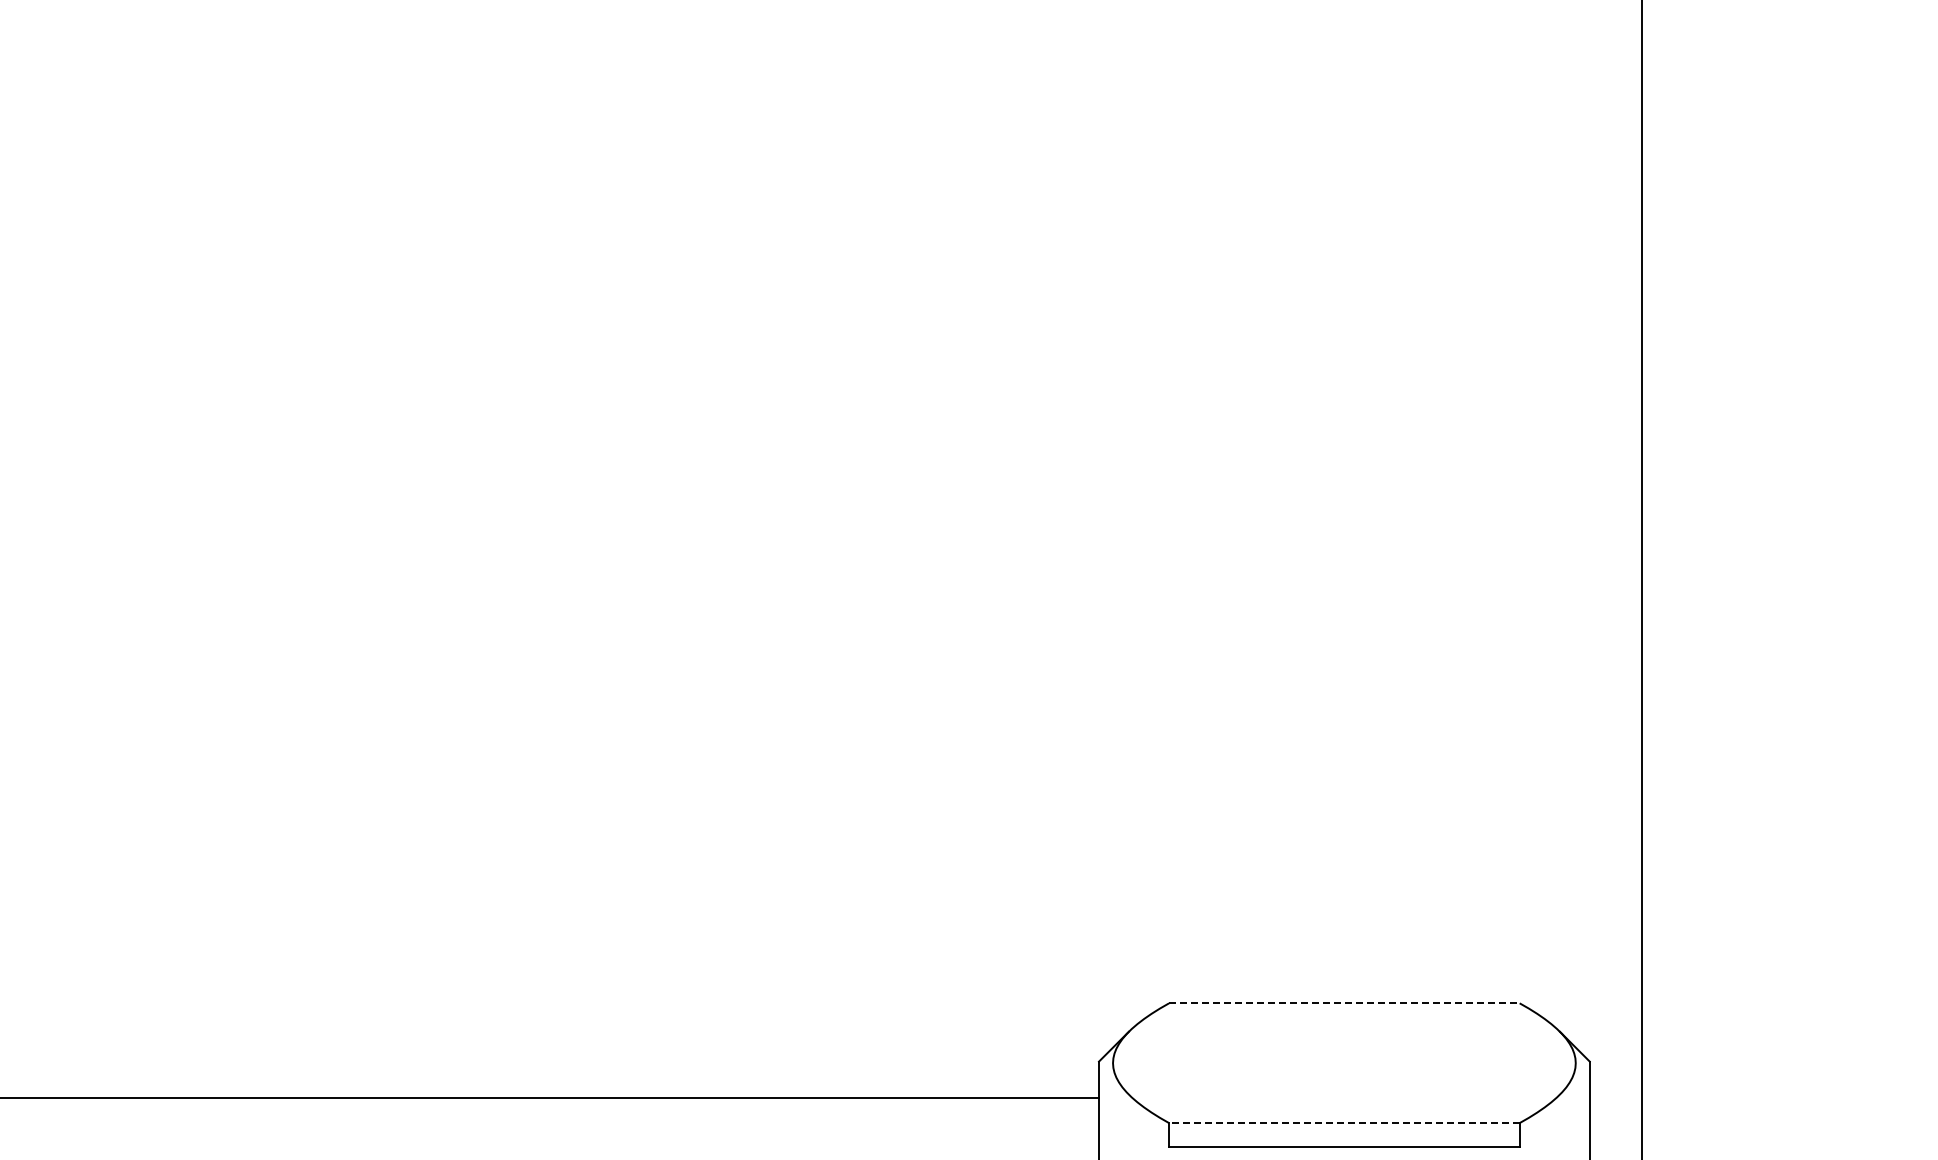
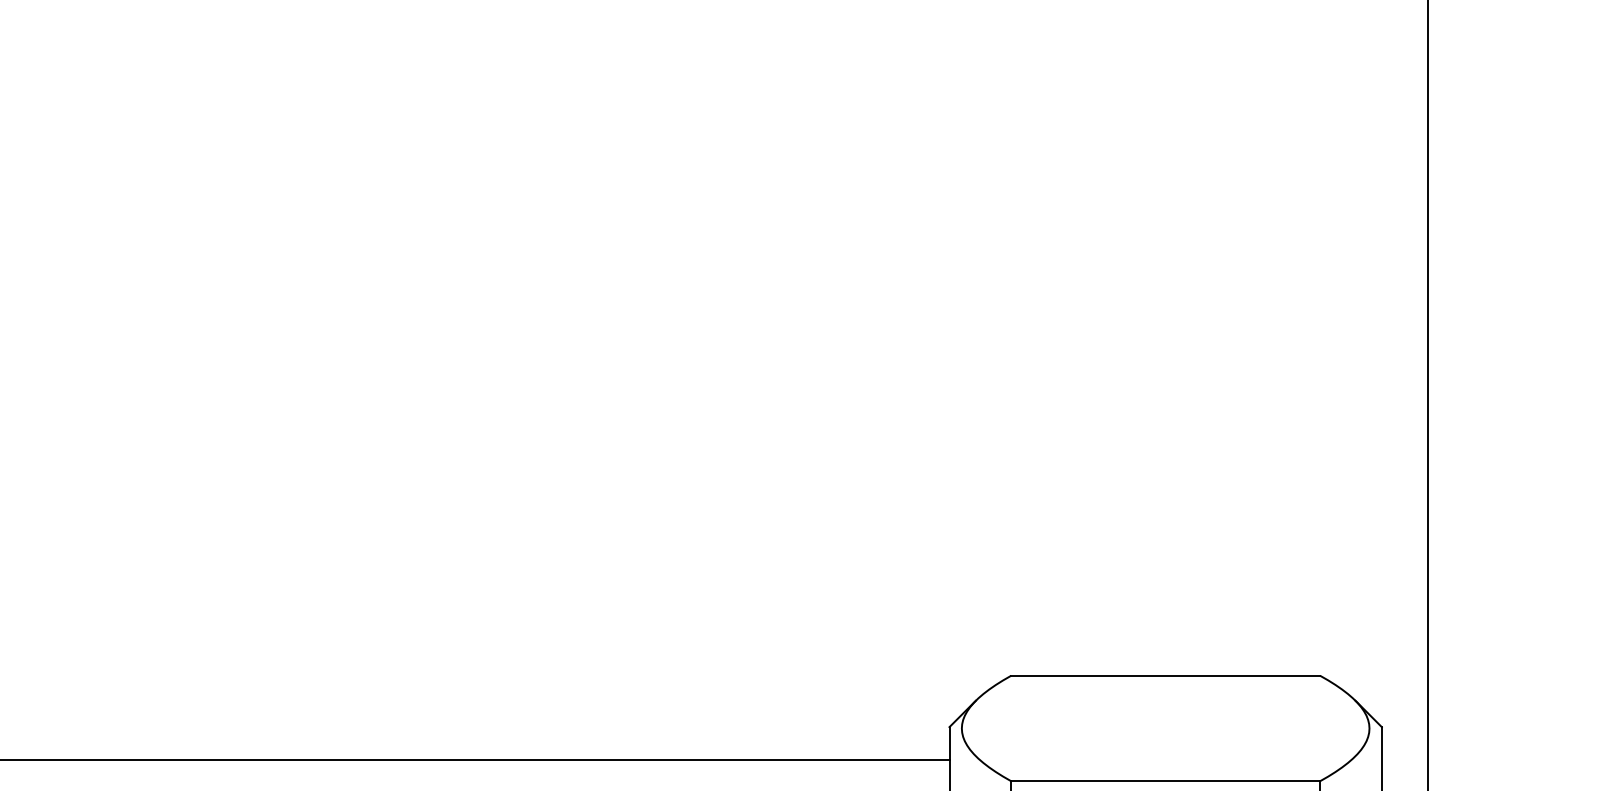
line: (1344, 1003) -> (1165, 675), dashed -> solid
line: (1343, 1123) -> (1164, 781), dashed -> solid

